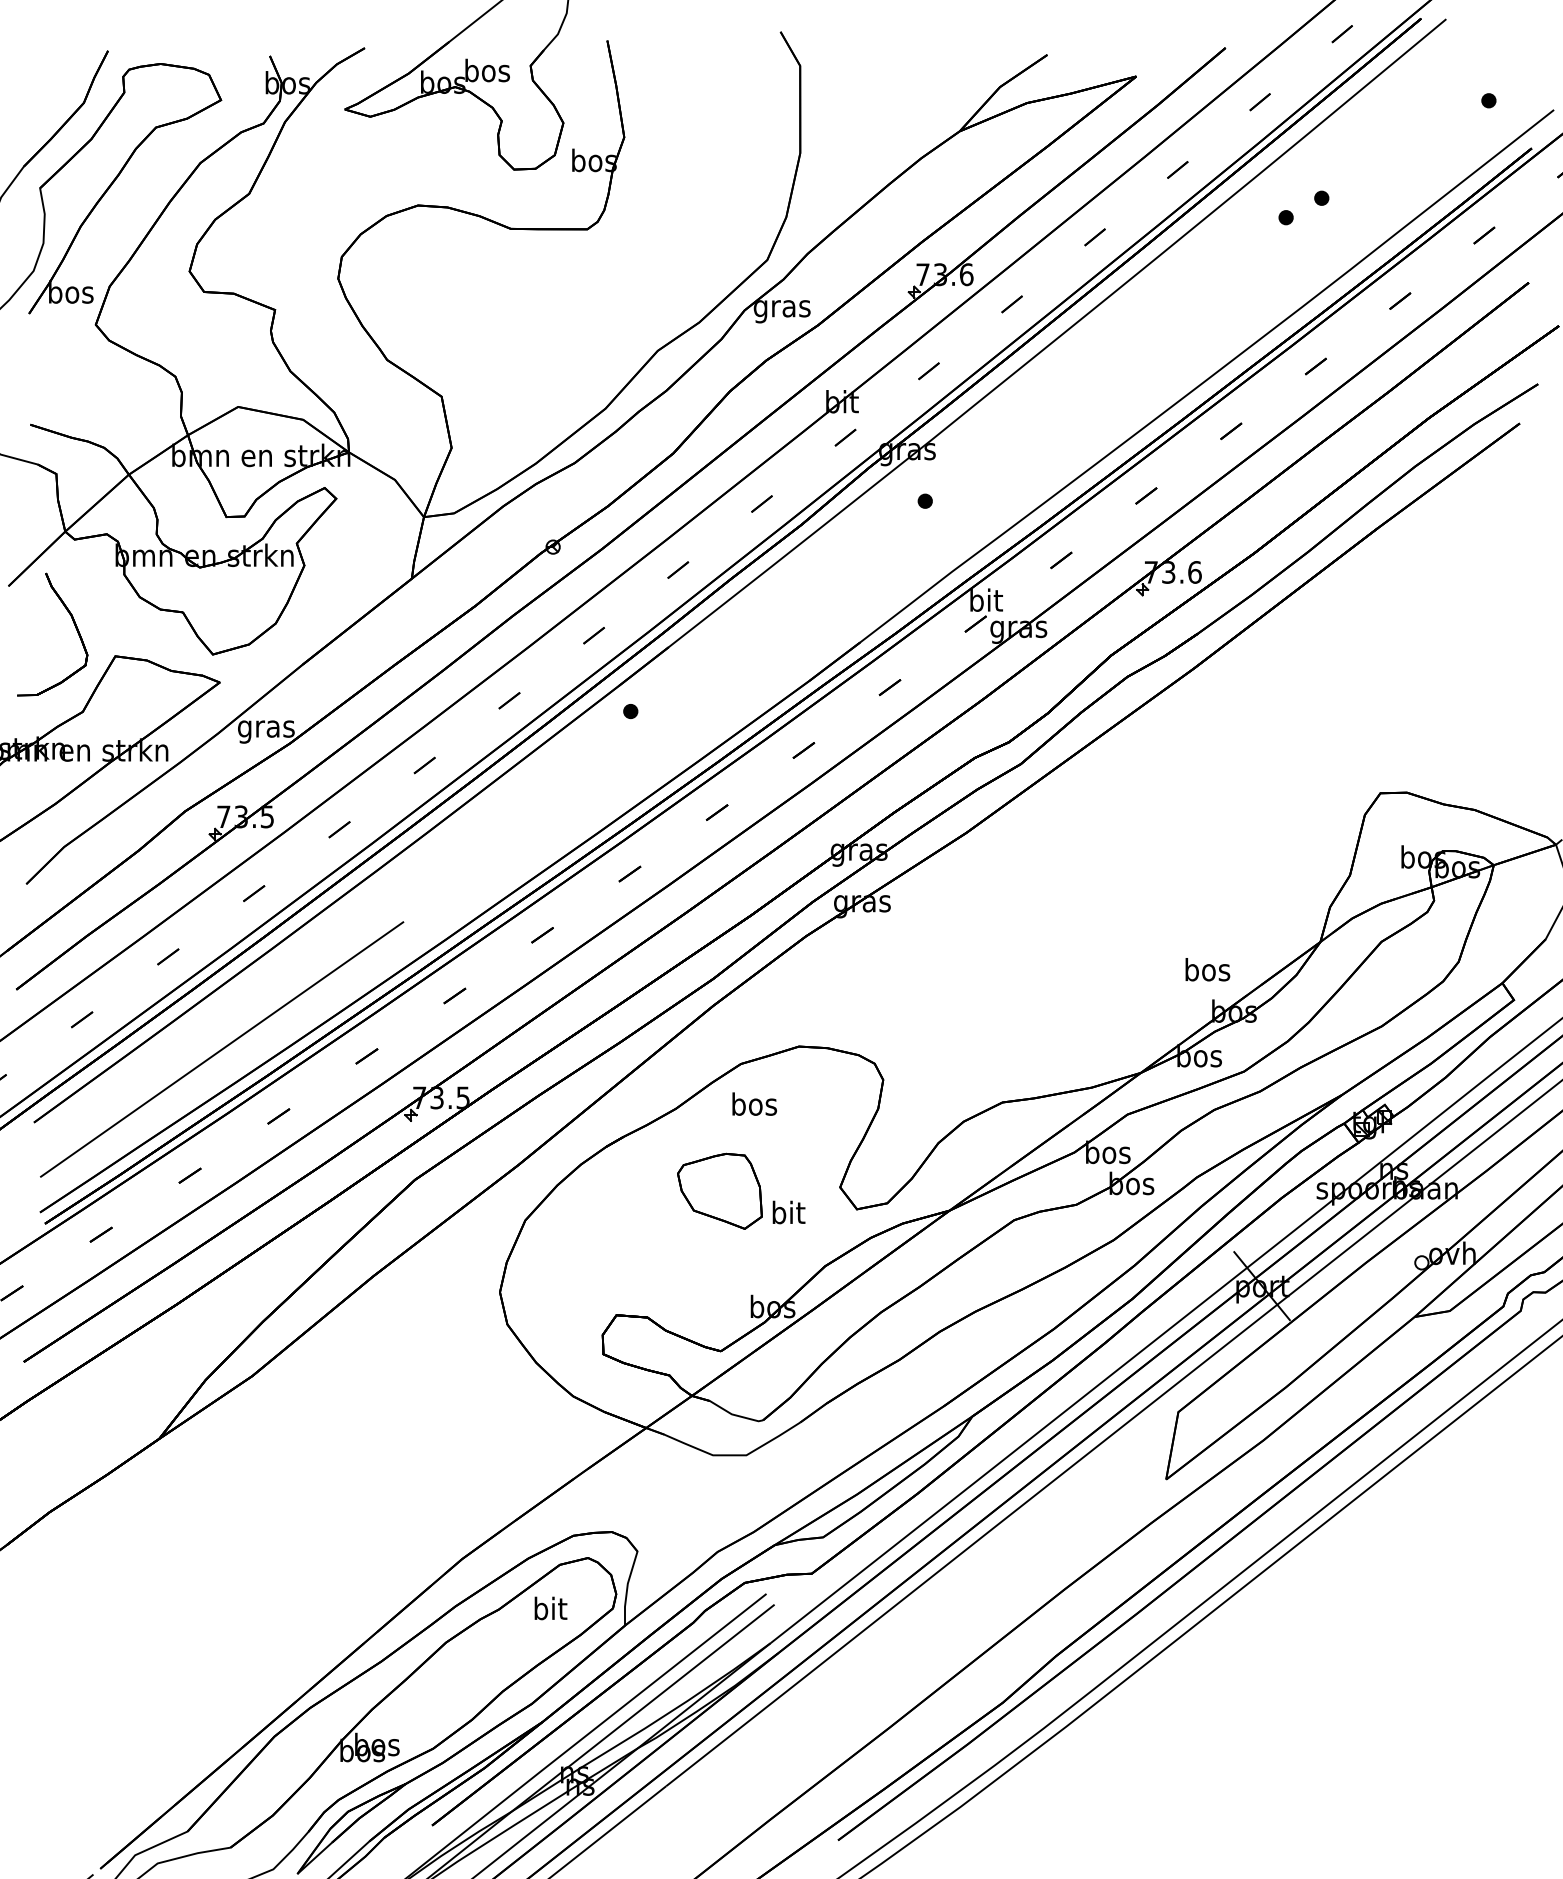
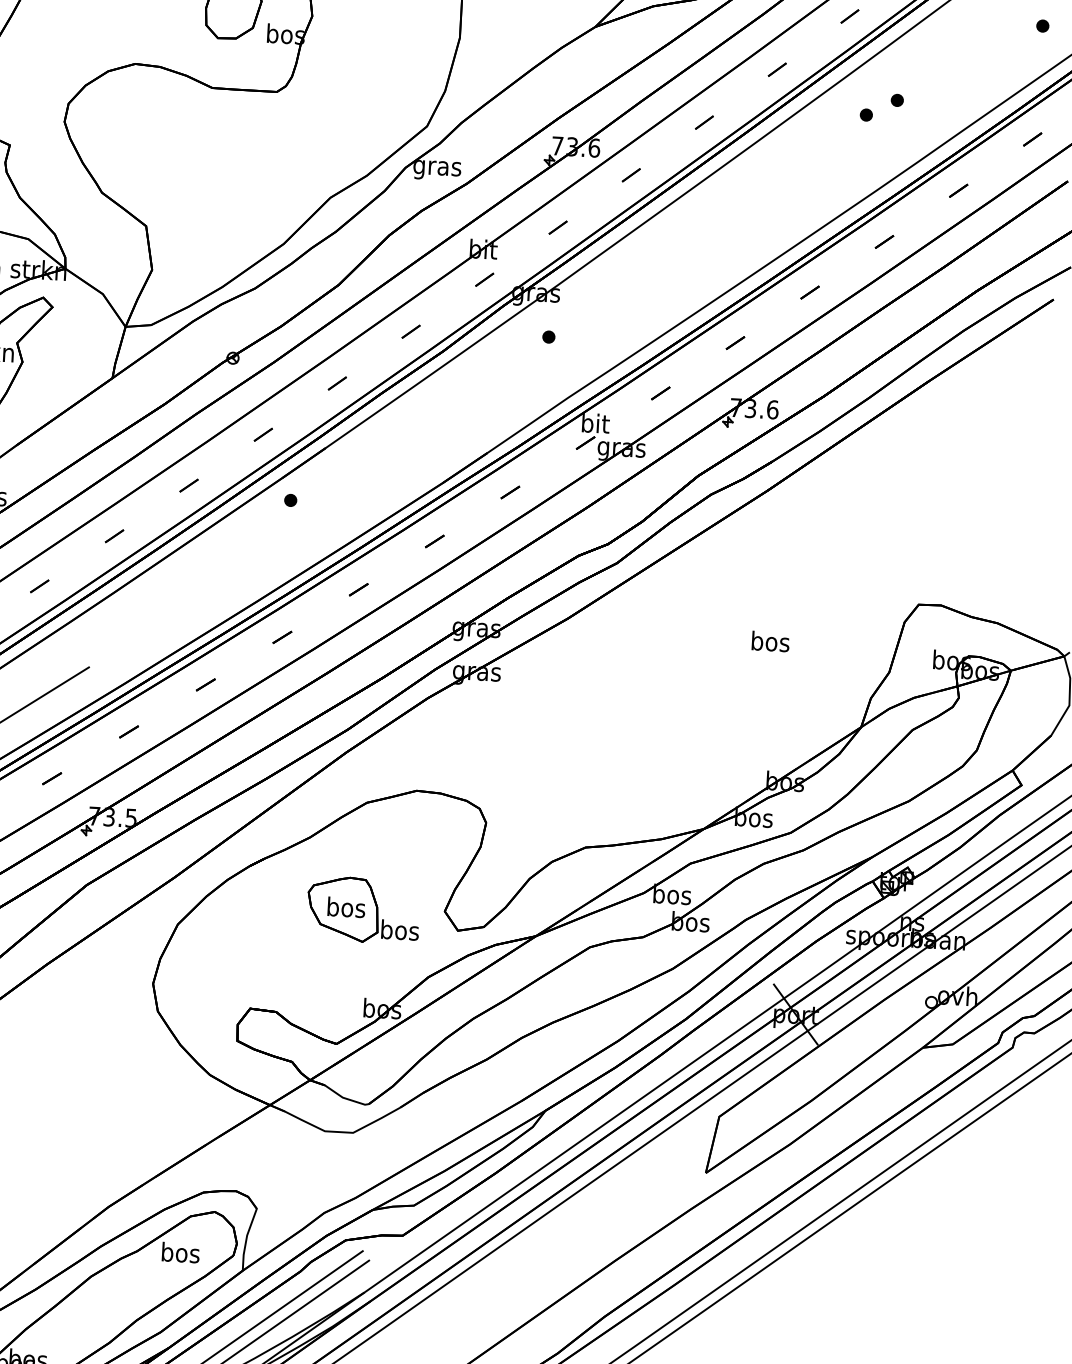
text: (1207, 969) -> (770, 641), moved
text: (754, 1103) -> (346, 906), moved
text: (788, 1212) -> (400, 930), bit -> bos
text: (550, 1608) -> (180, 1252), bit -> bos

